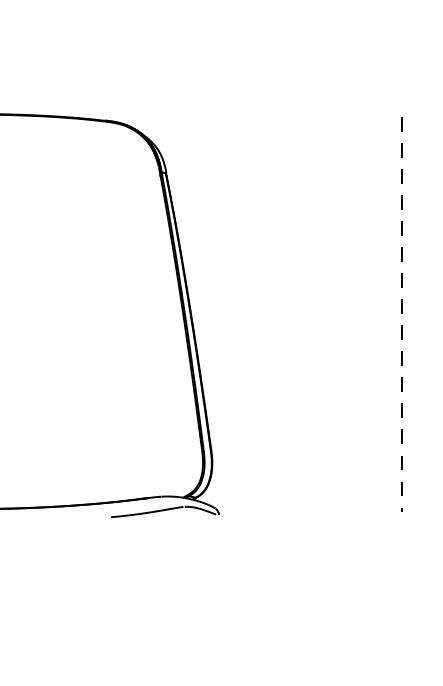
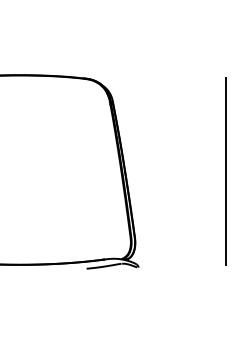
line: (402, 314) -> (226, 171), dashed -> solid

